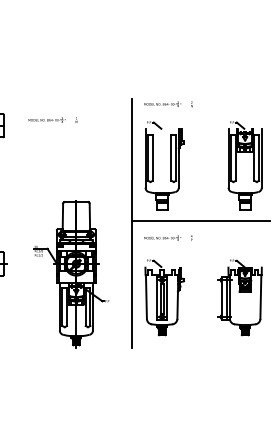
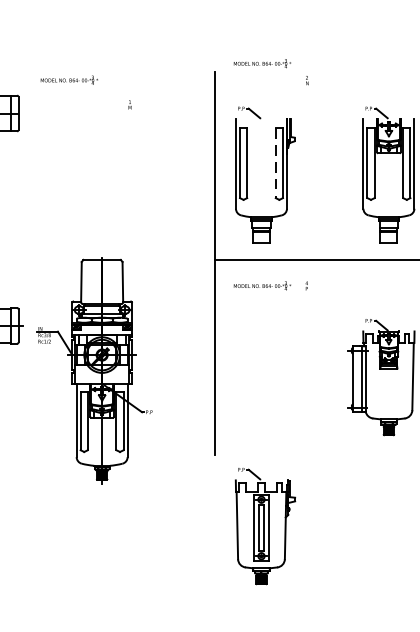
text: (162, 103) -> (262, 62), moved
text: (46, 119) -> (68, 79), moved
line: (171, 158) -> (275, 163), solid -> dashed
part: (71, 274) -> (94, 371), moved
part: (164, 297) -> (265, 526), moved

